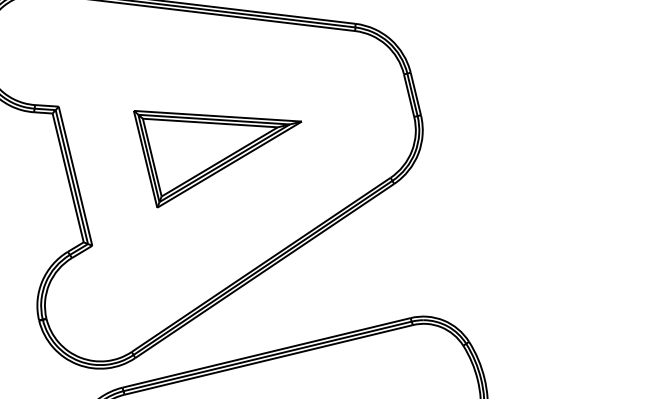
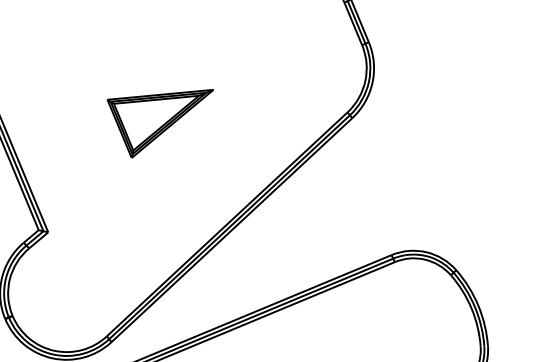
part: (217, 159) -> (164, 121), size x0.6

